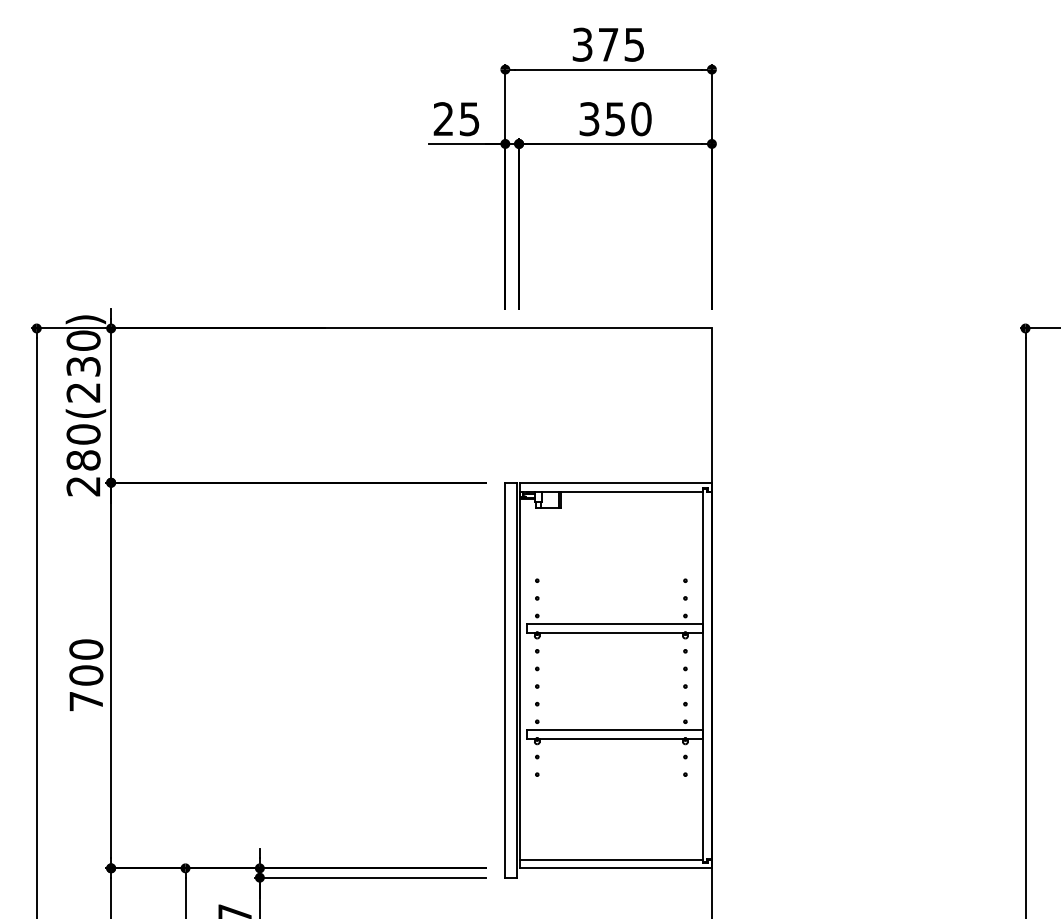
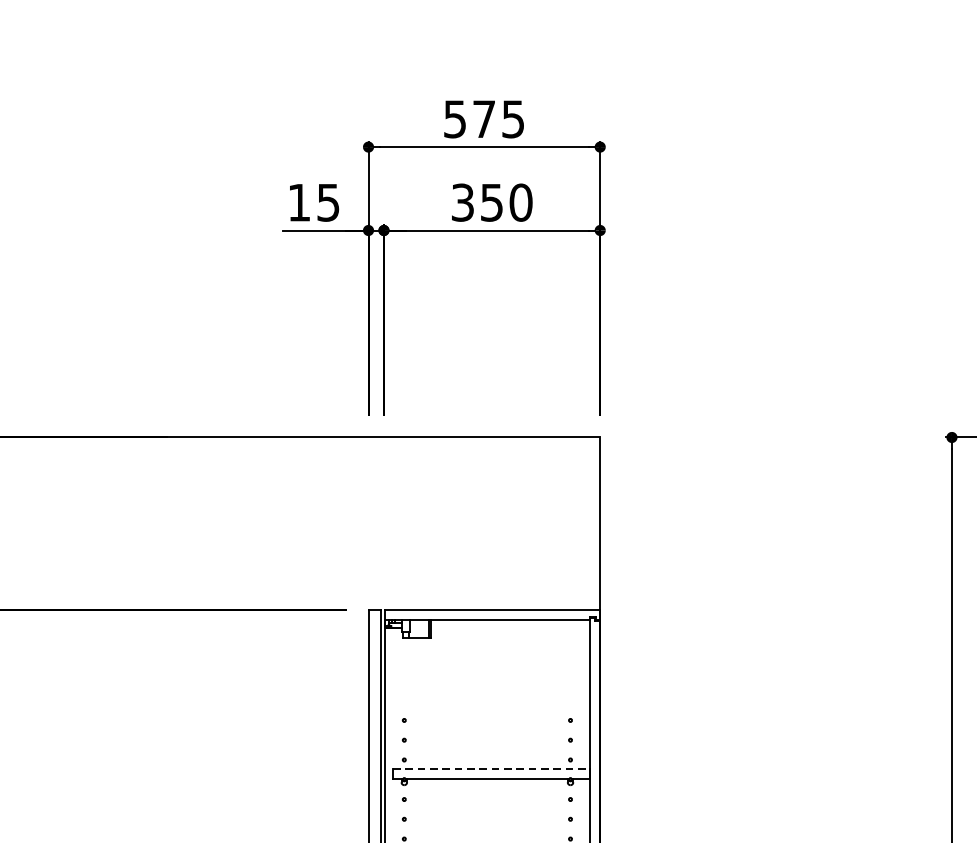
text: (582, 44) -> (455, 118), 375 -> 575
text: (442, 118) -> (298, 201), 25 -> 15
line: (614, 624) -> (490, 769), solid -> dashed

